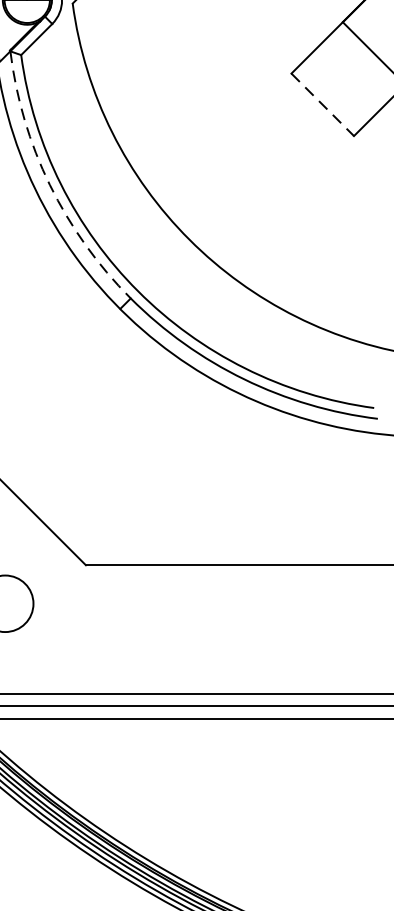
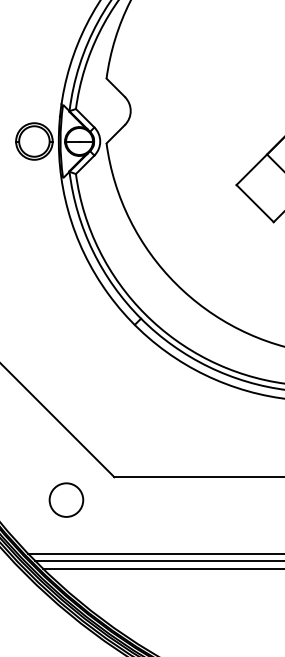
line: (323, 104) -> (255, 203), dashed -> solid
arc: (50, 185) -> (93, 251), dashed -> solid

